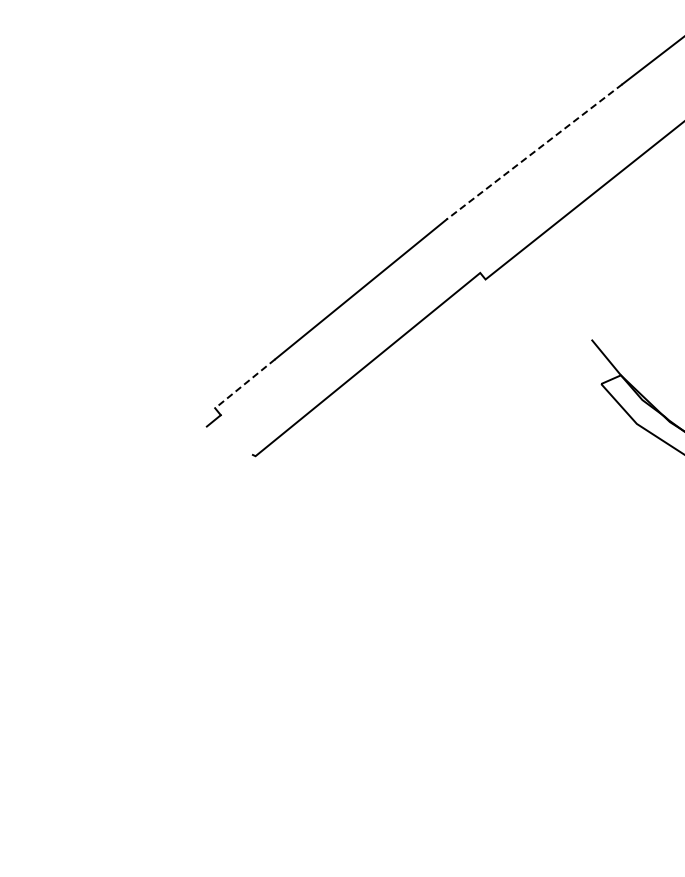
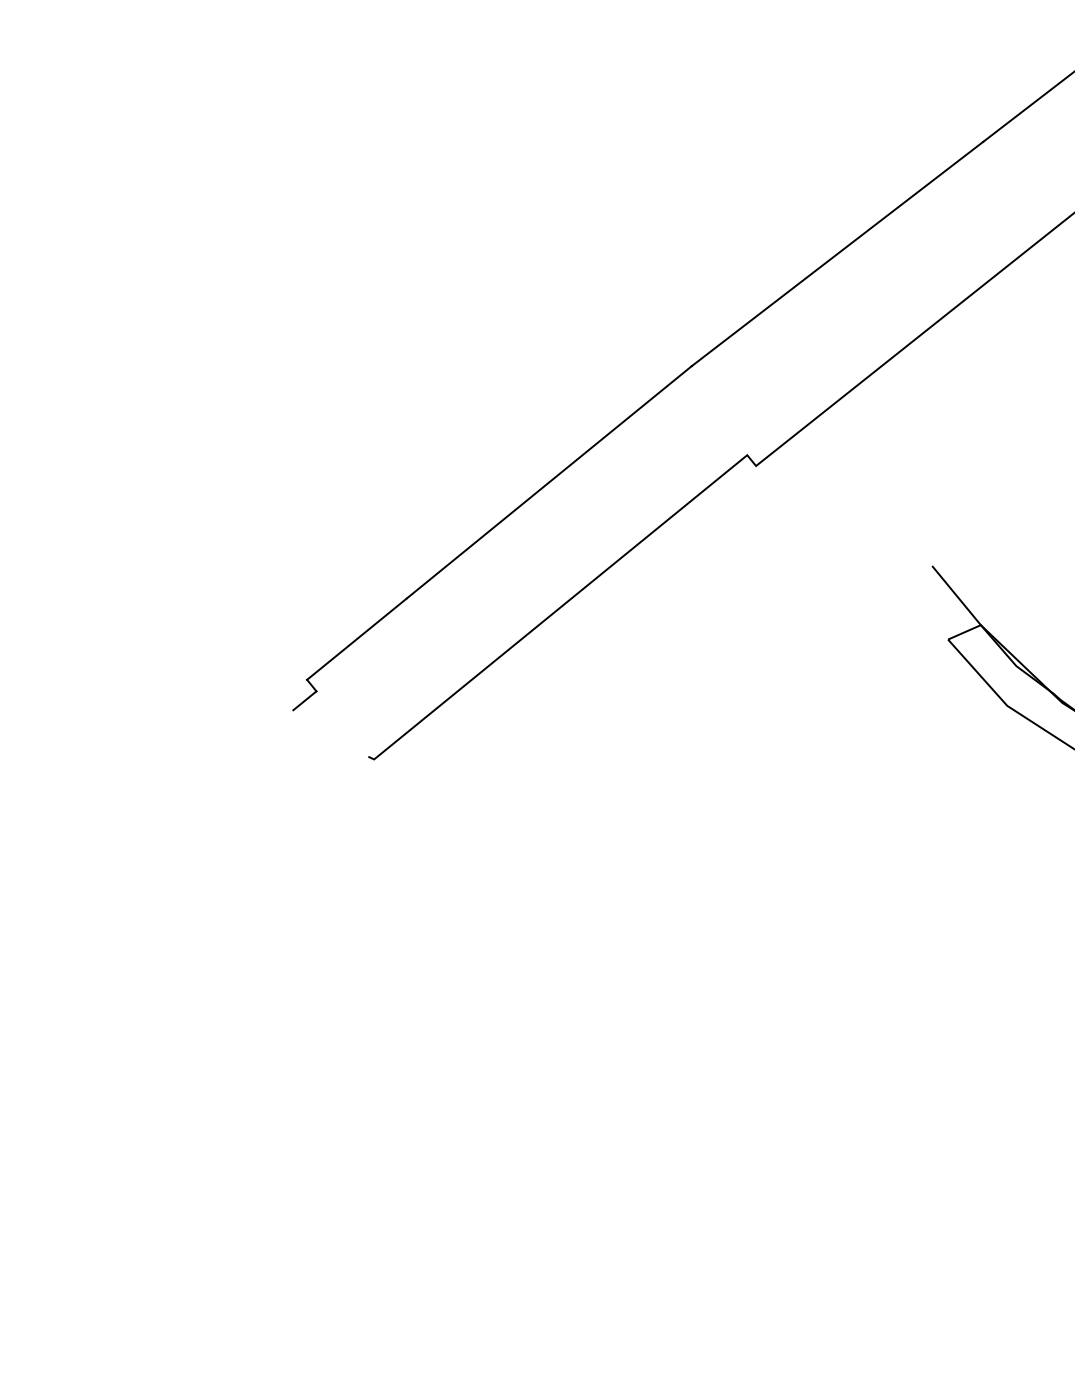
line: (534, 151) -> (837, 253), dashed -> solid
line: (245, 383) -> (357, 638), dashed -> solid

